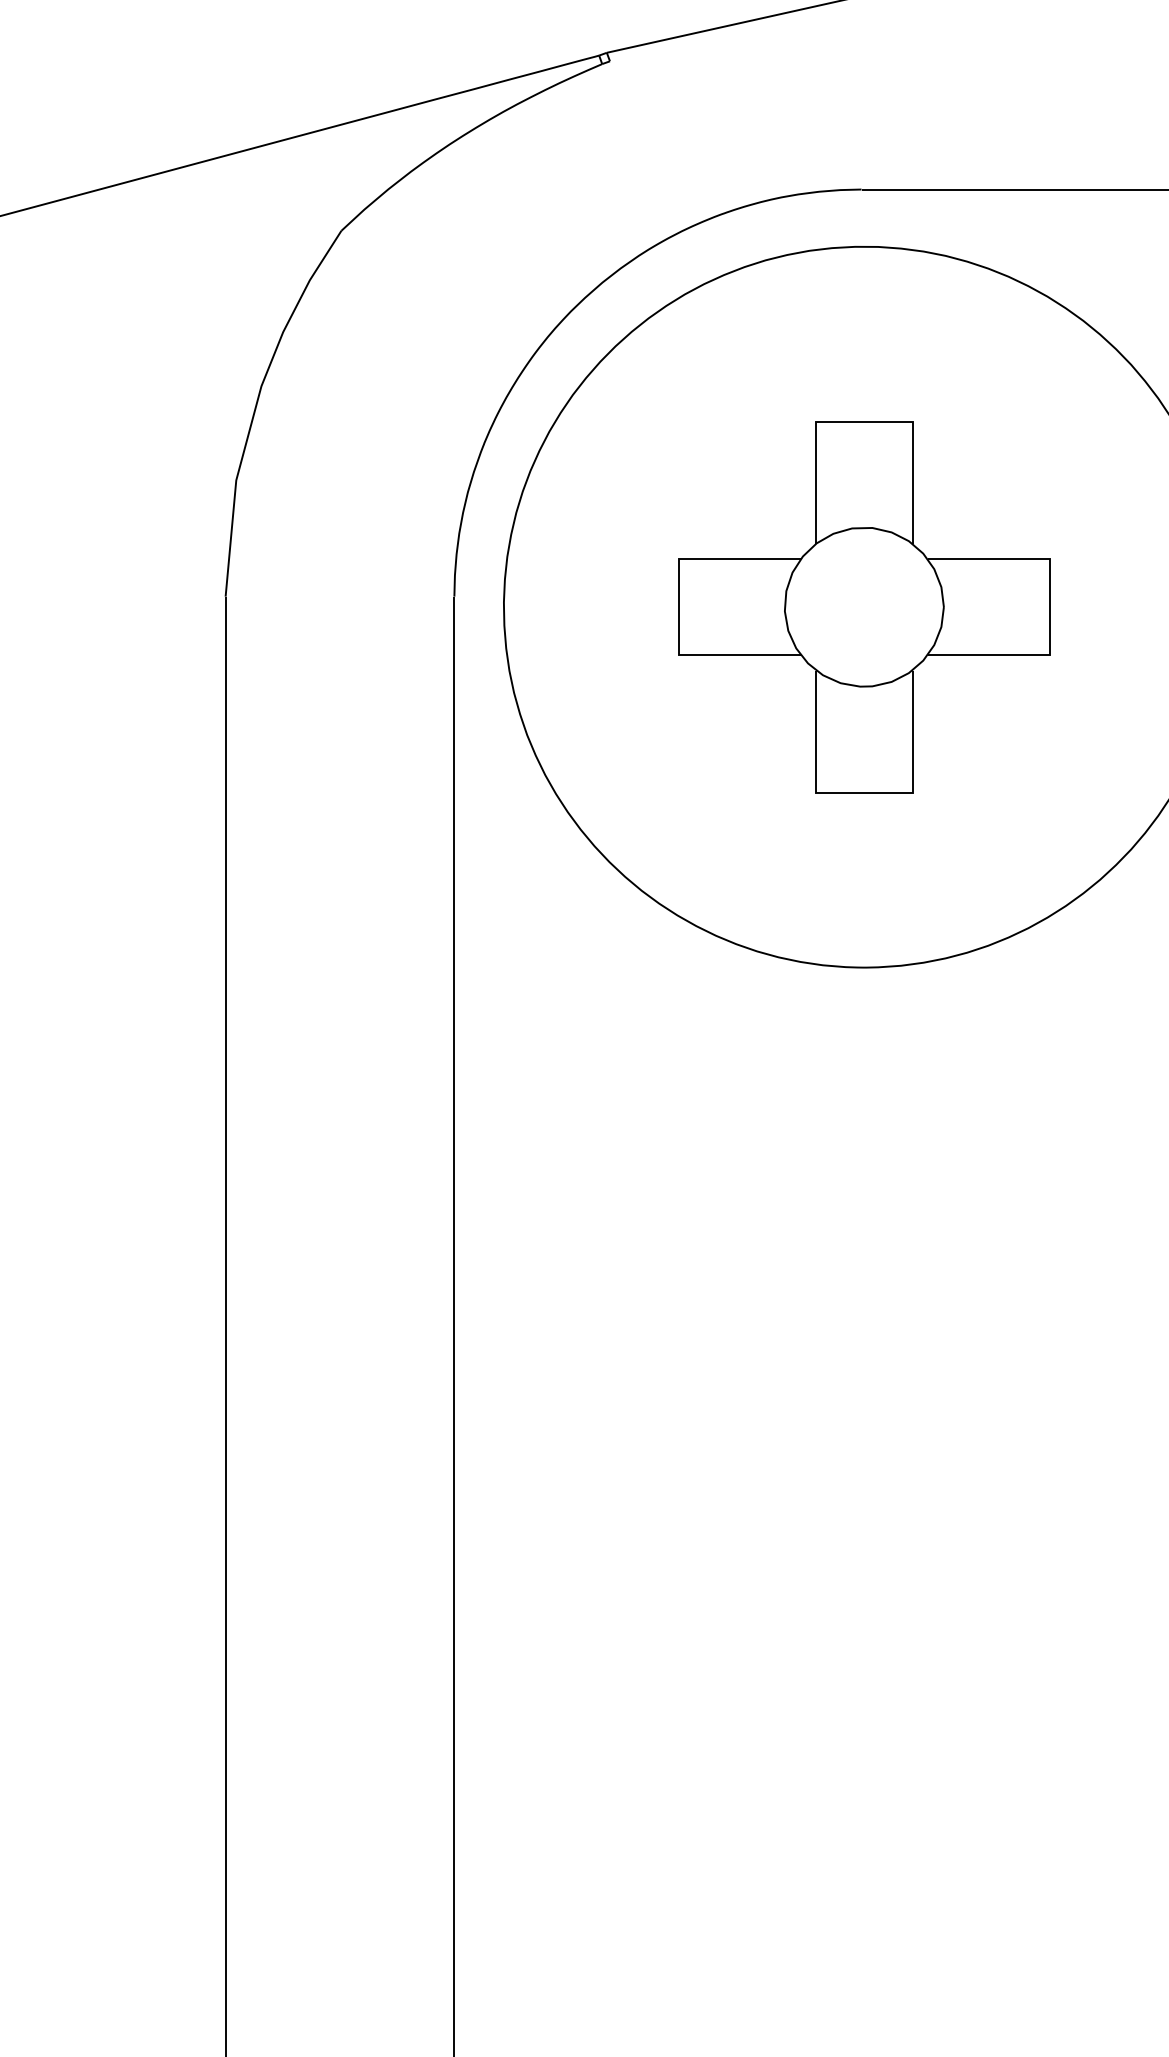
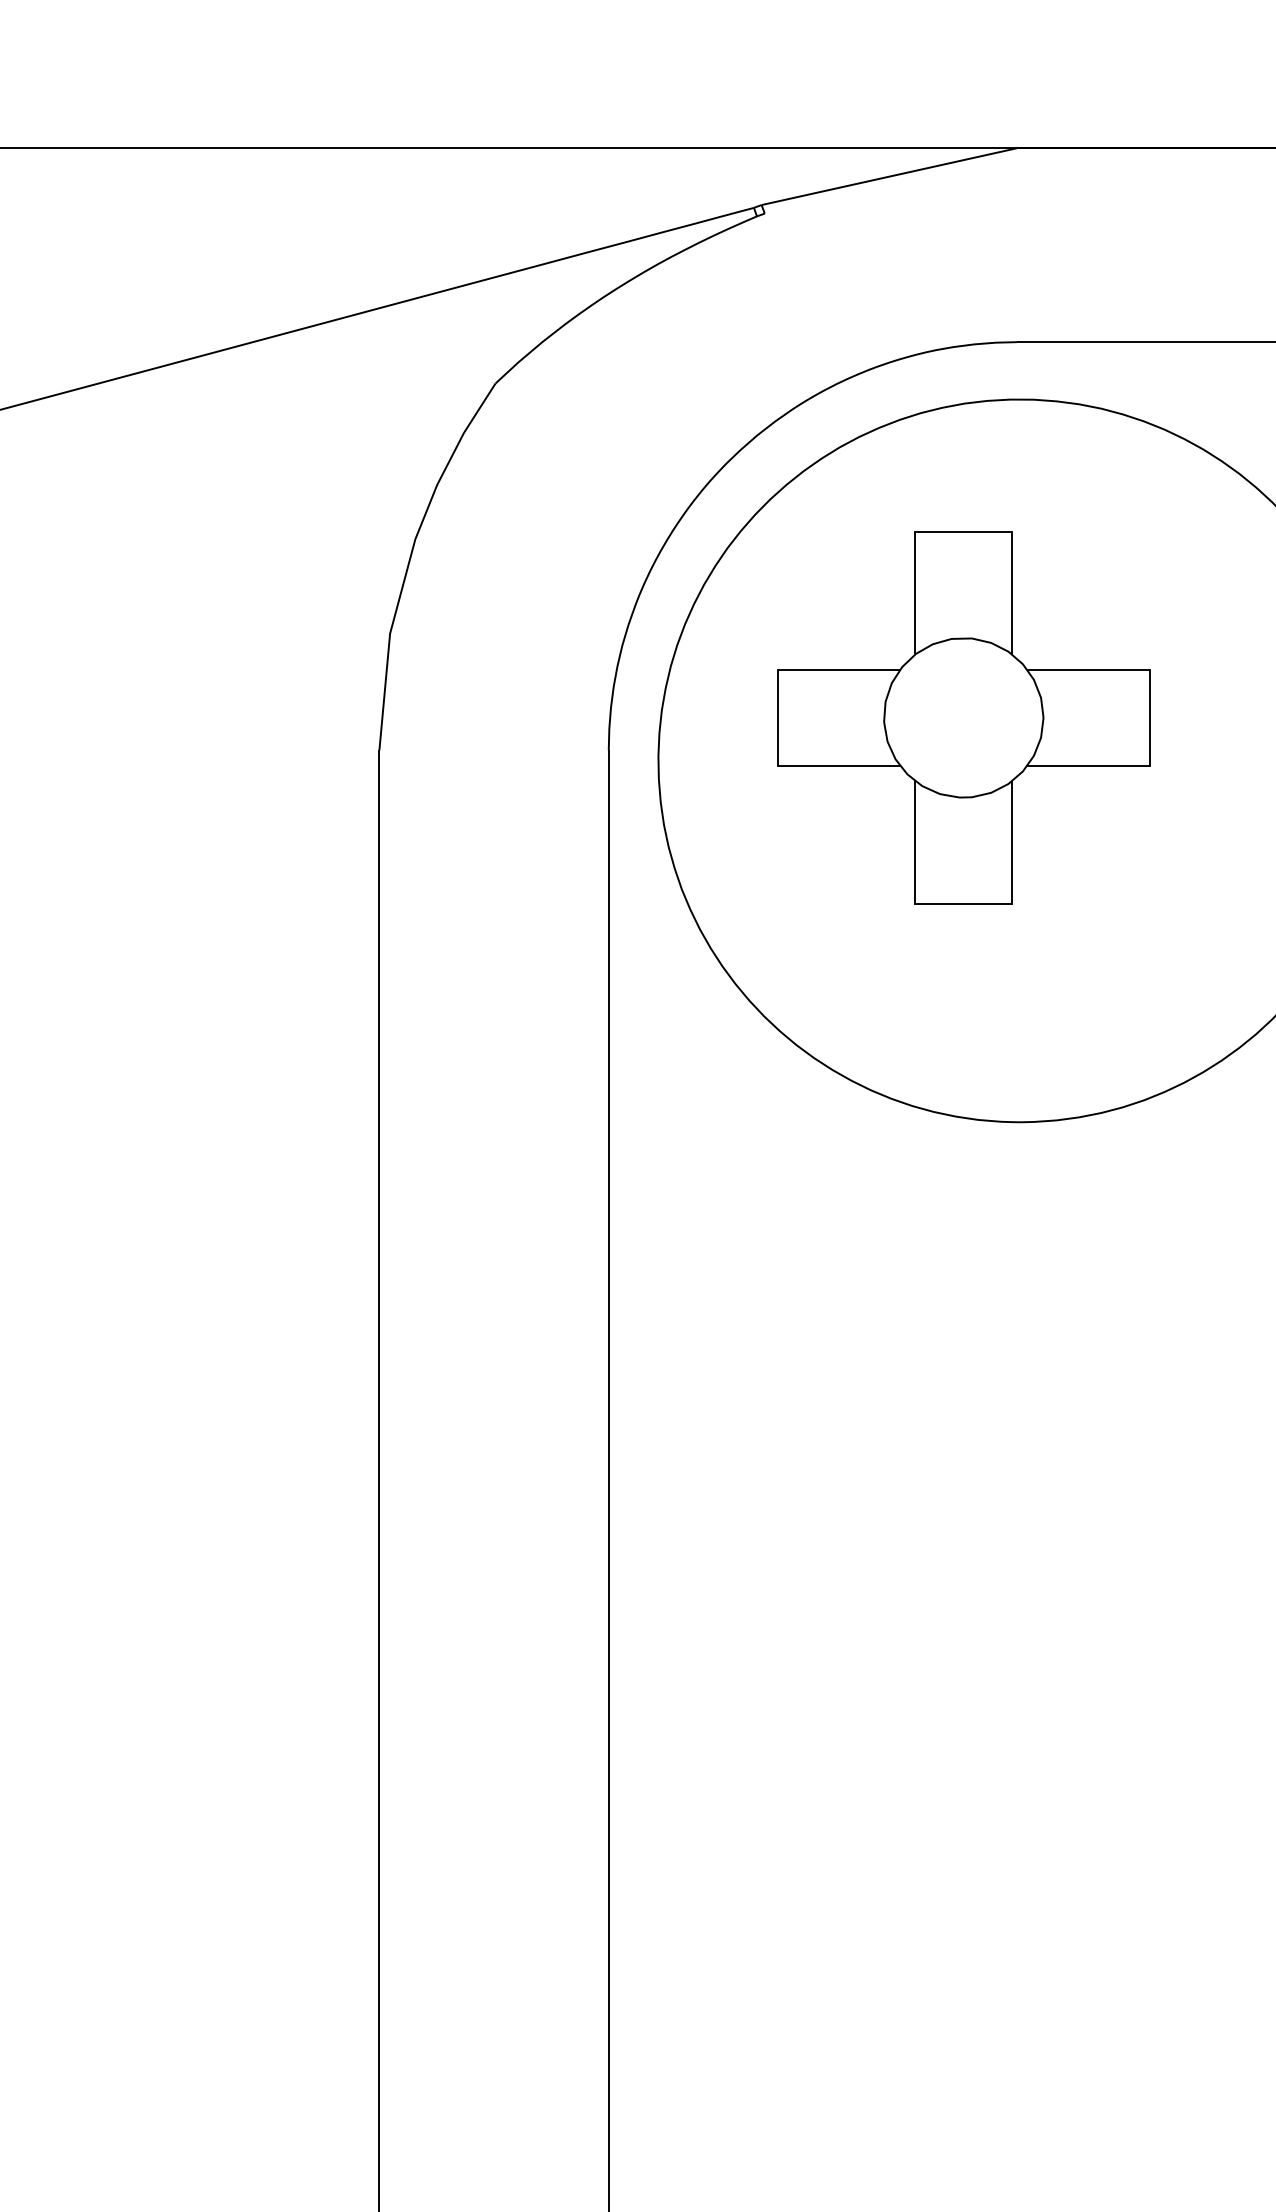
part: (864, 606) -> (963, 717), moved

